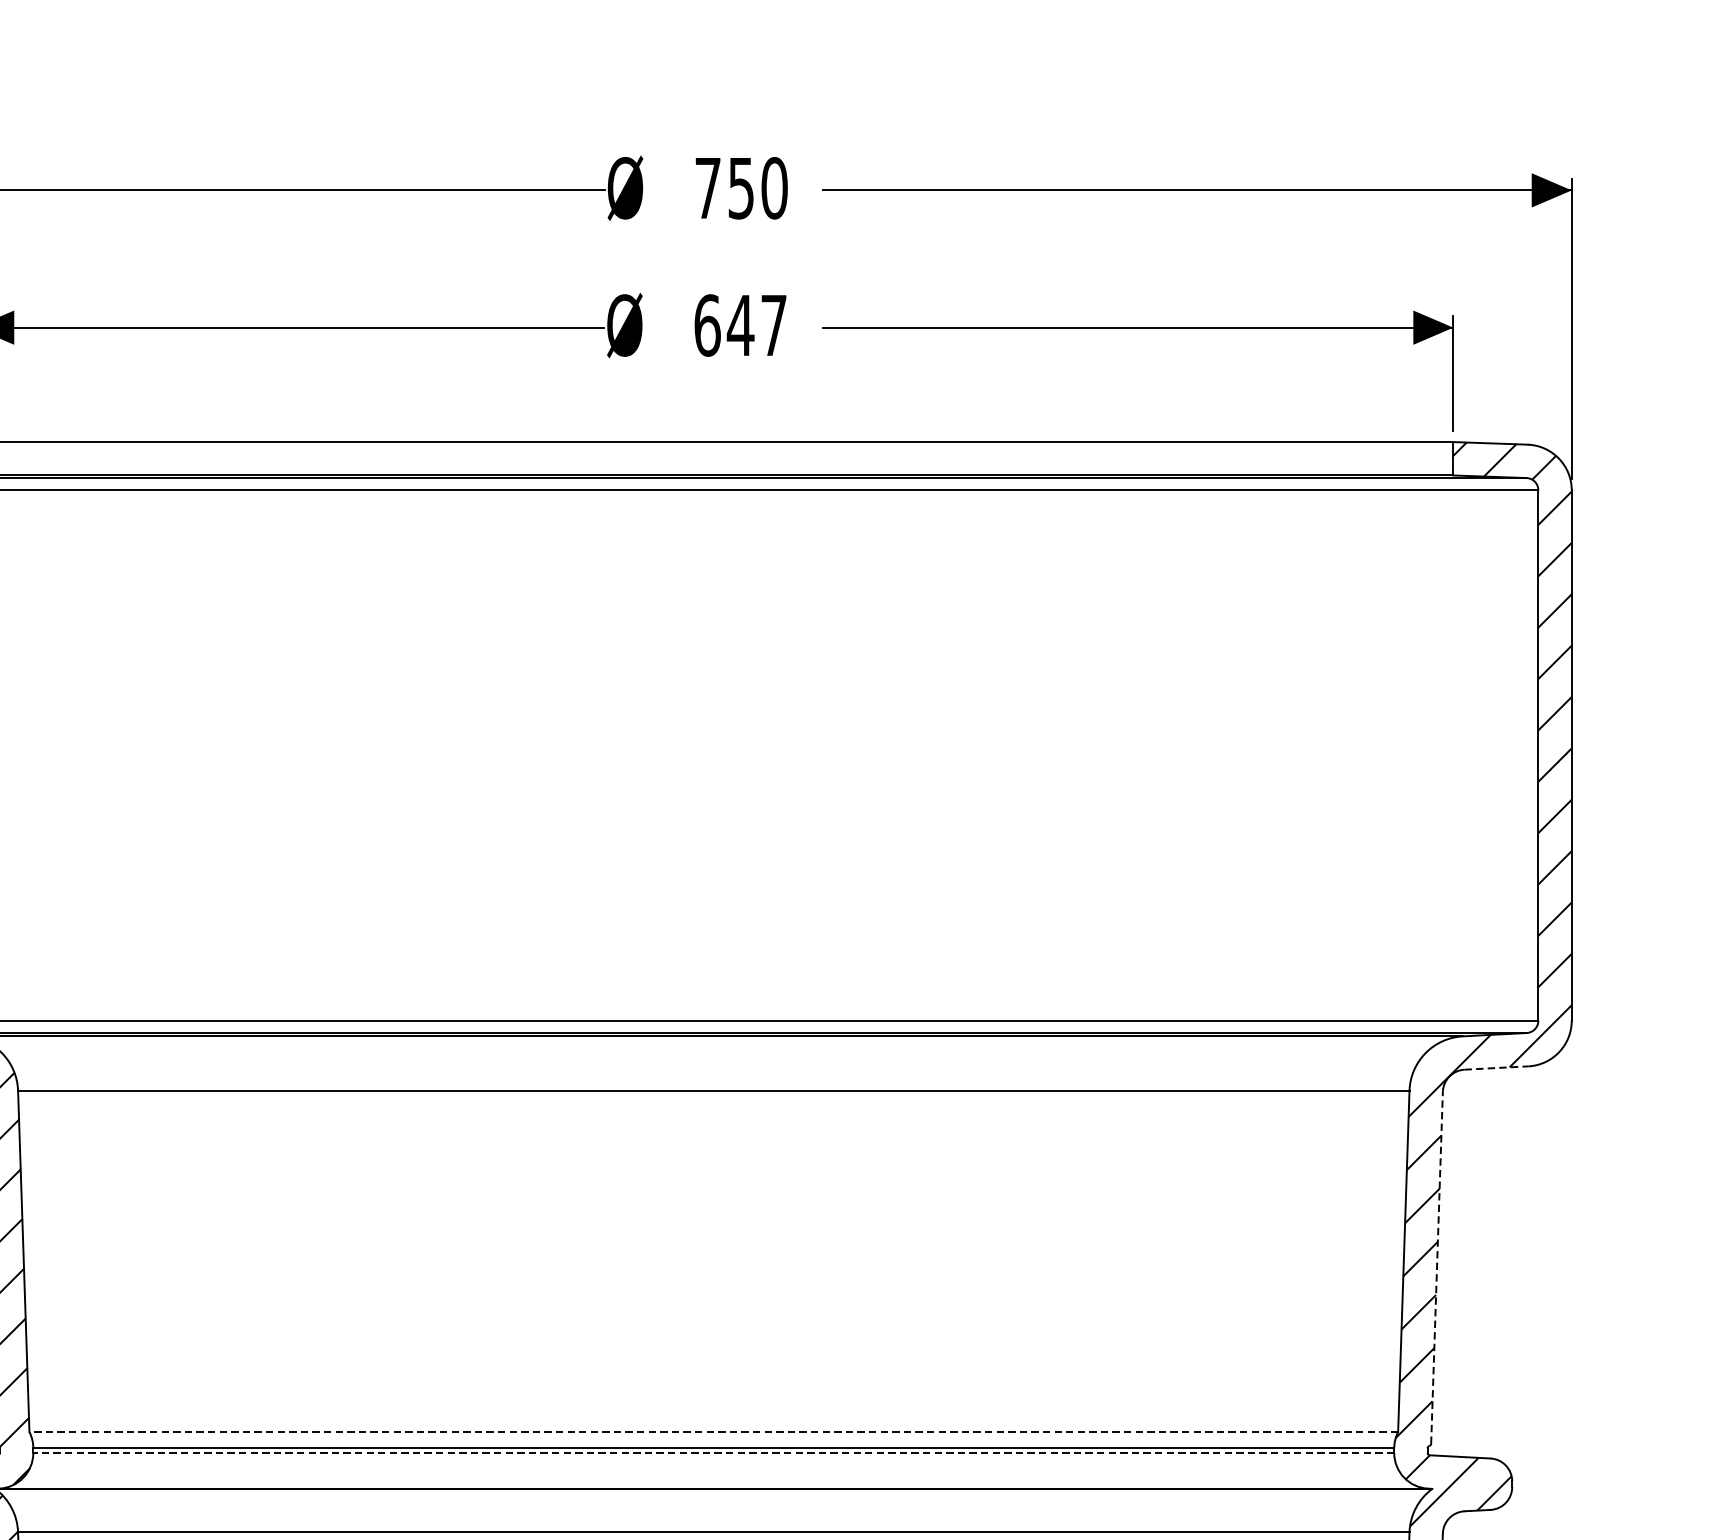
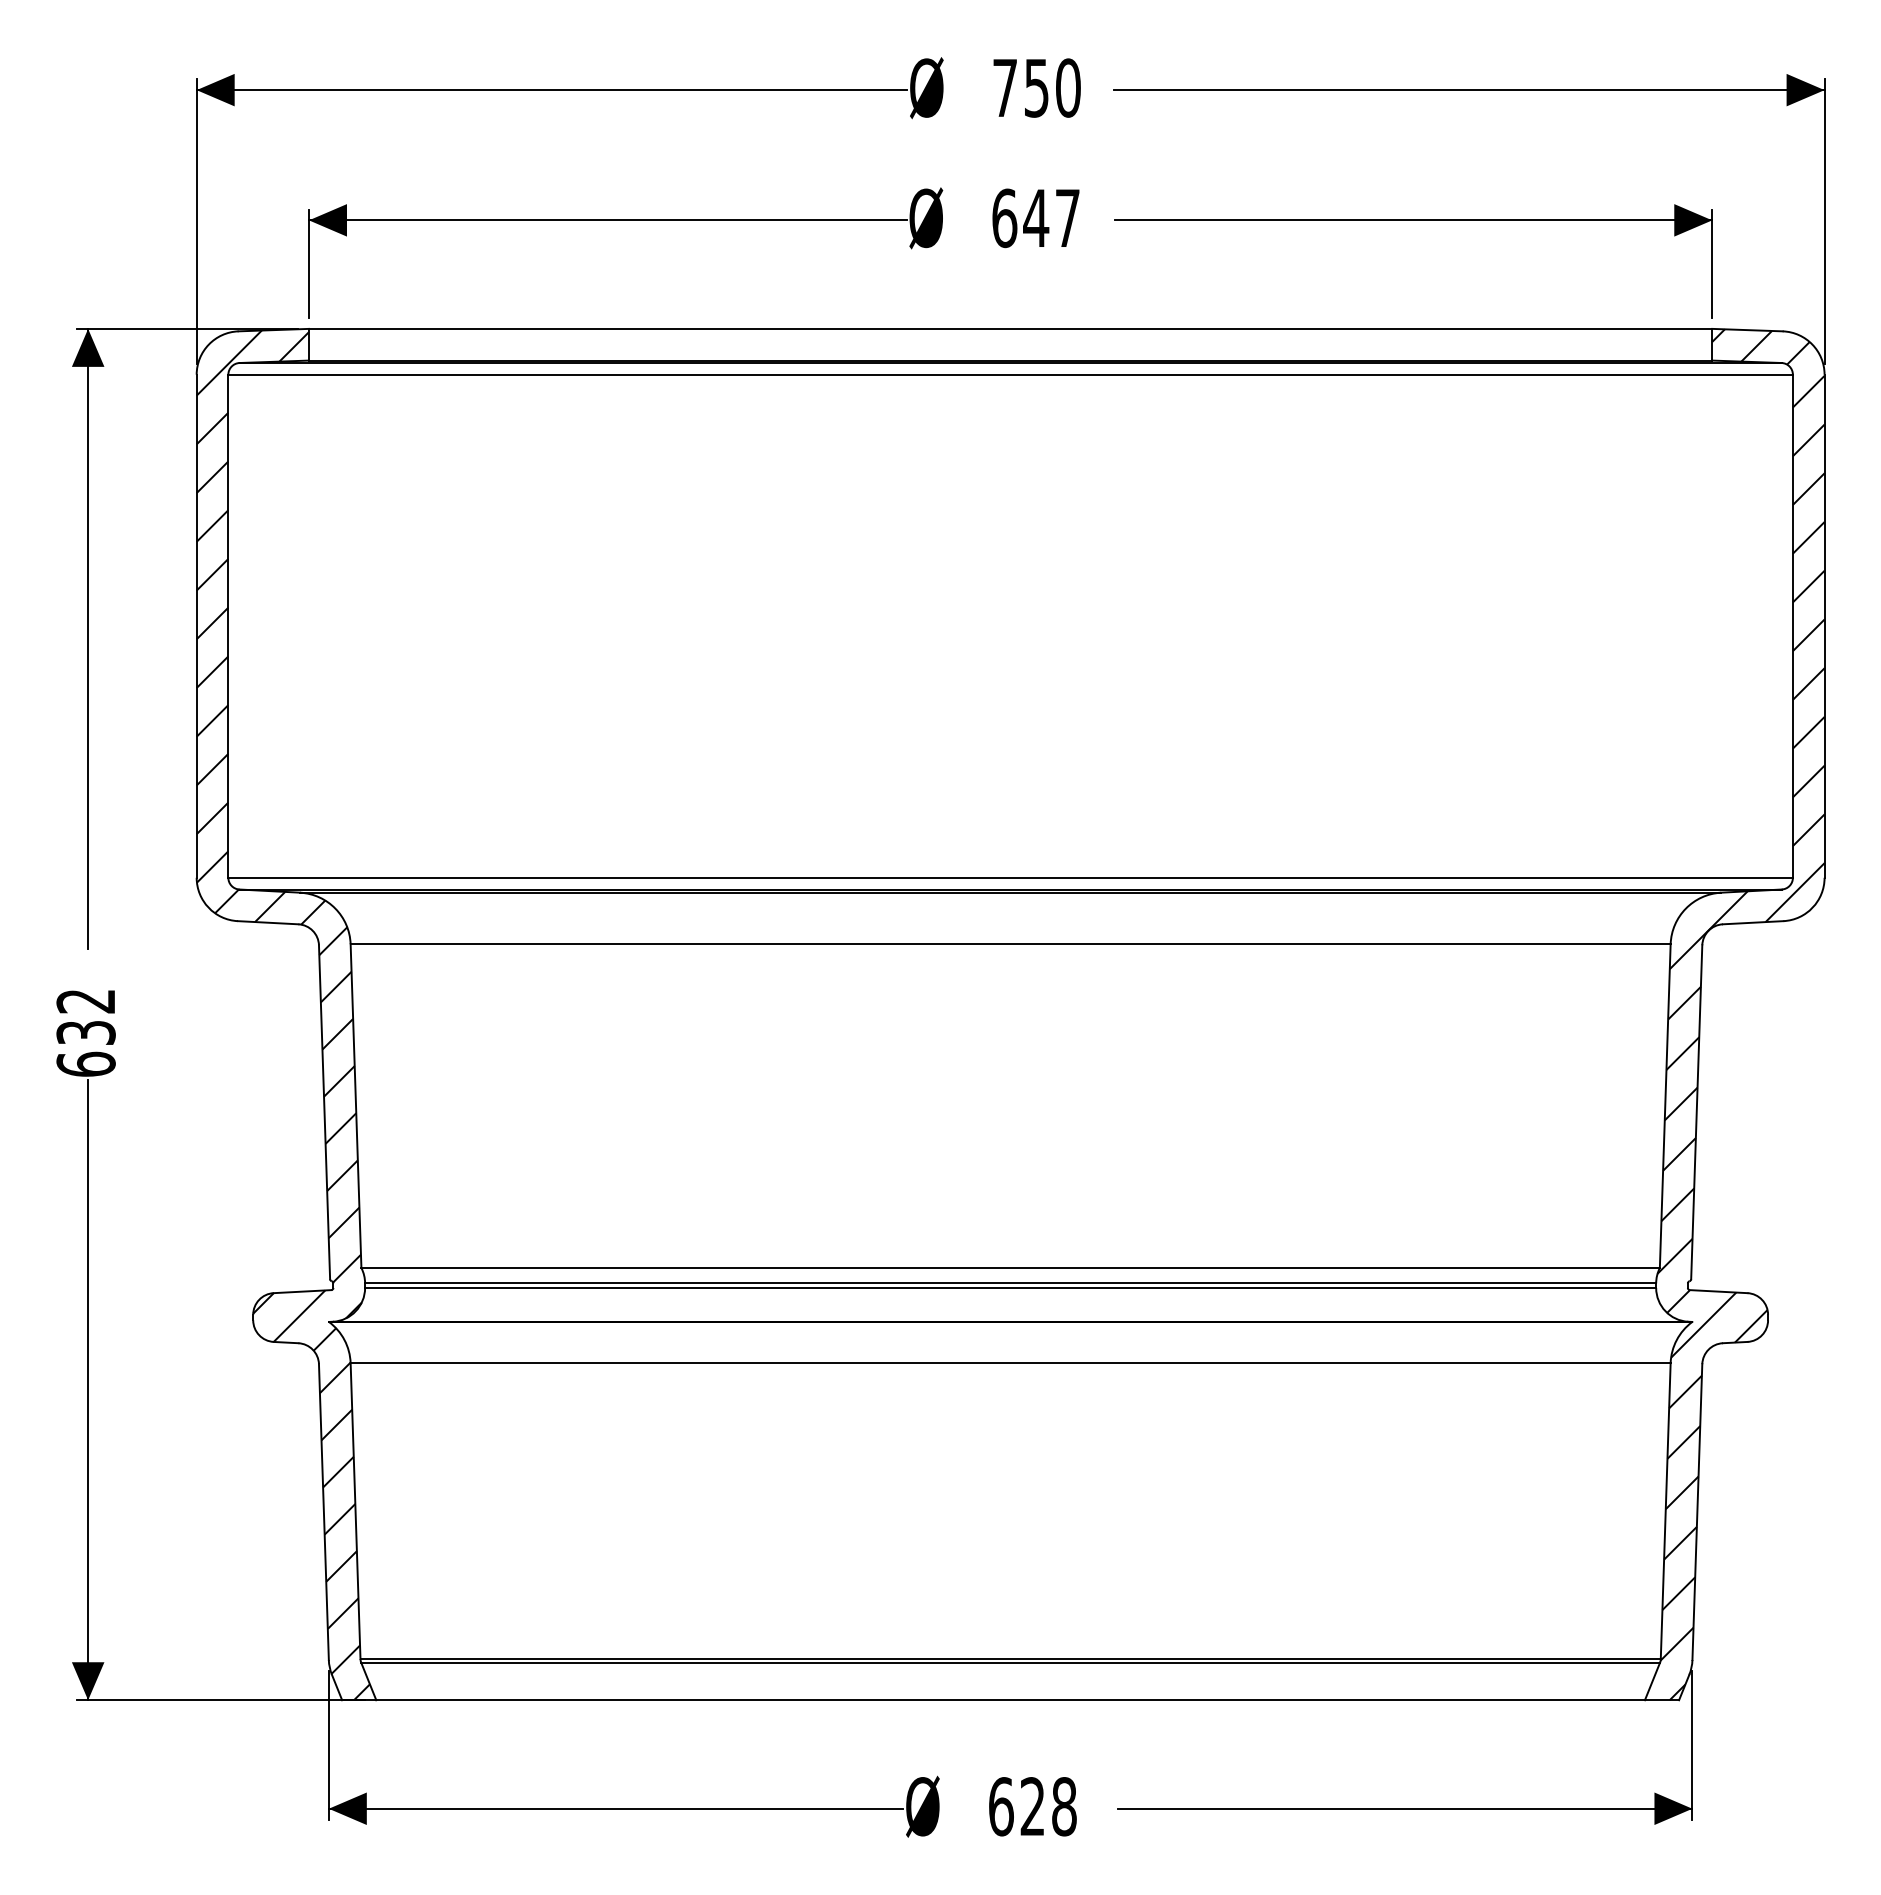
line: (1496, 1067) -> (1753, 922), dashed -> solid
line: (1436, 1267) -> (1696, 1111), dashed -> solid
line: (713, 1432) -> (1010, 1268), dashed -> solid
line: (713, 1452) -> (1010, 1287), dashed -> solid

